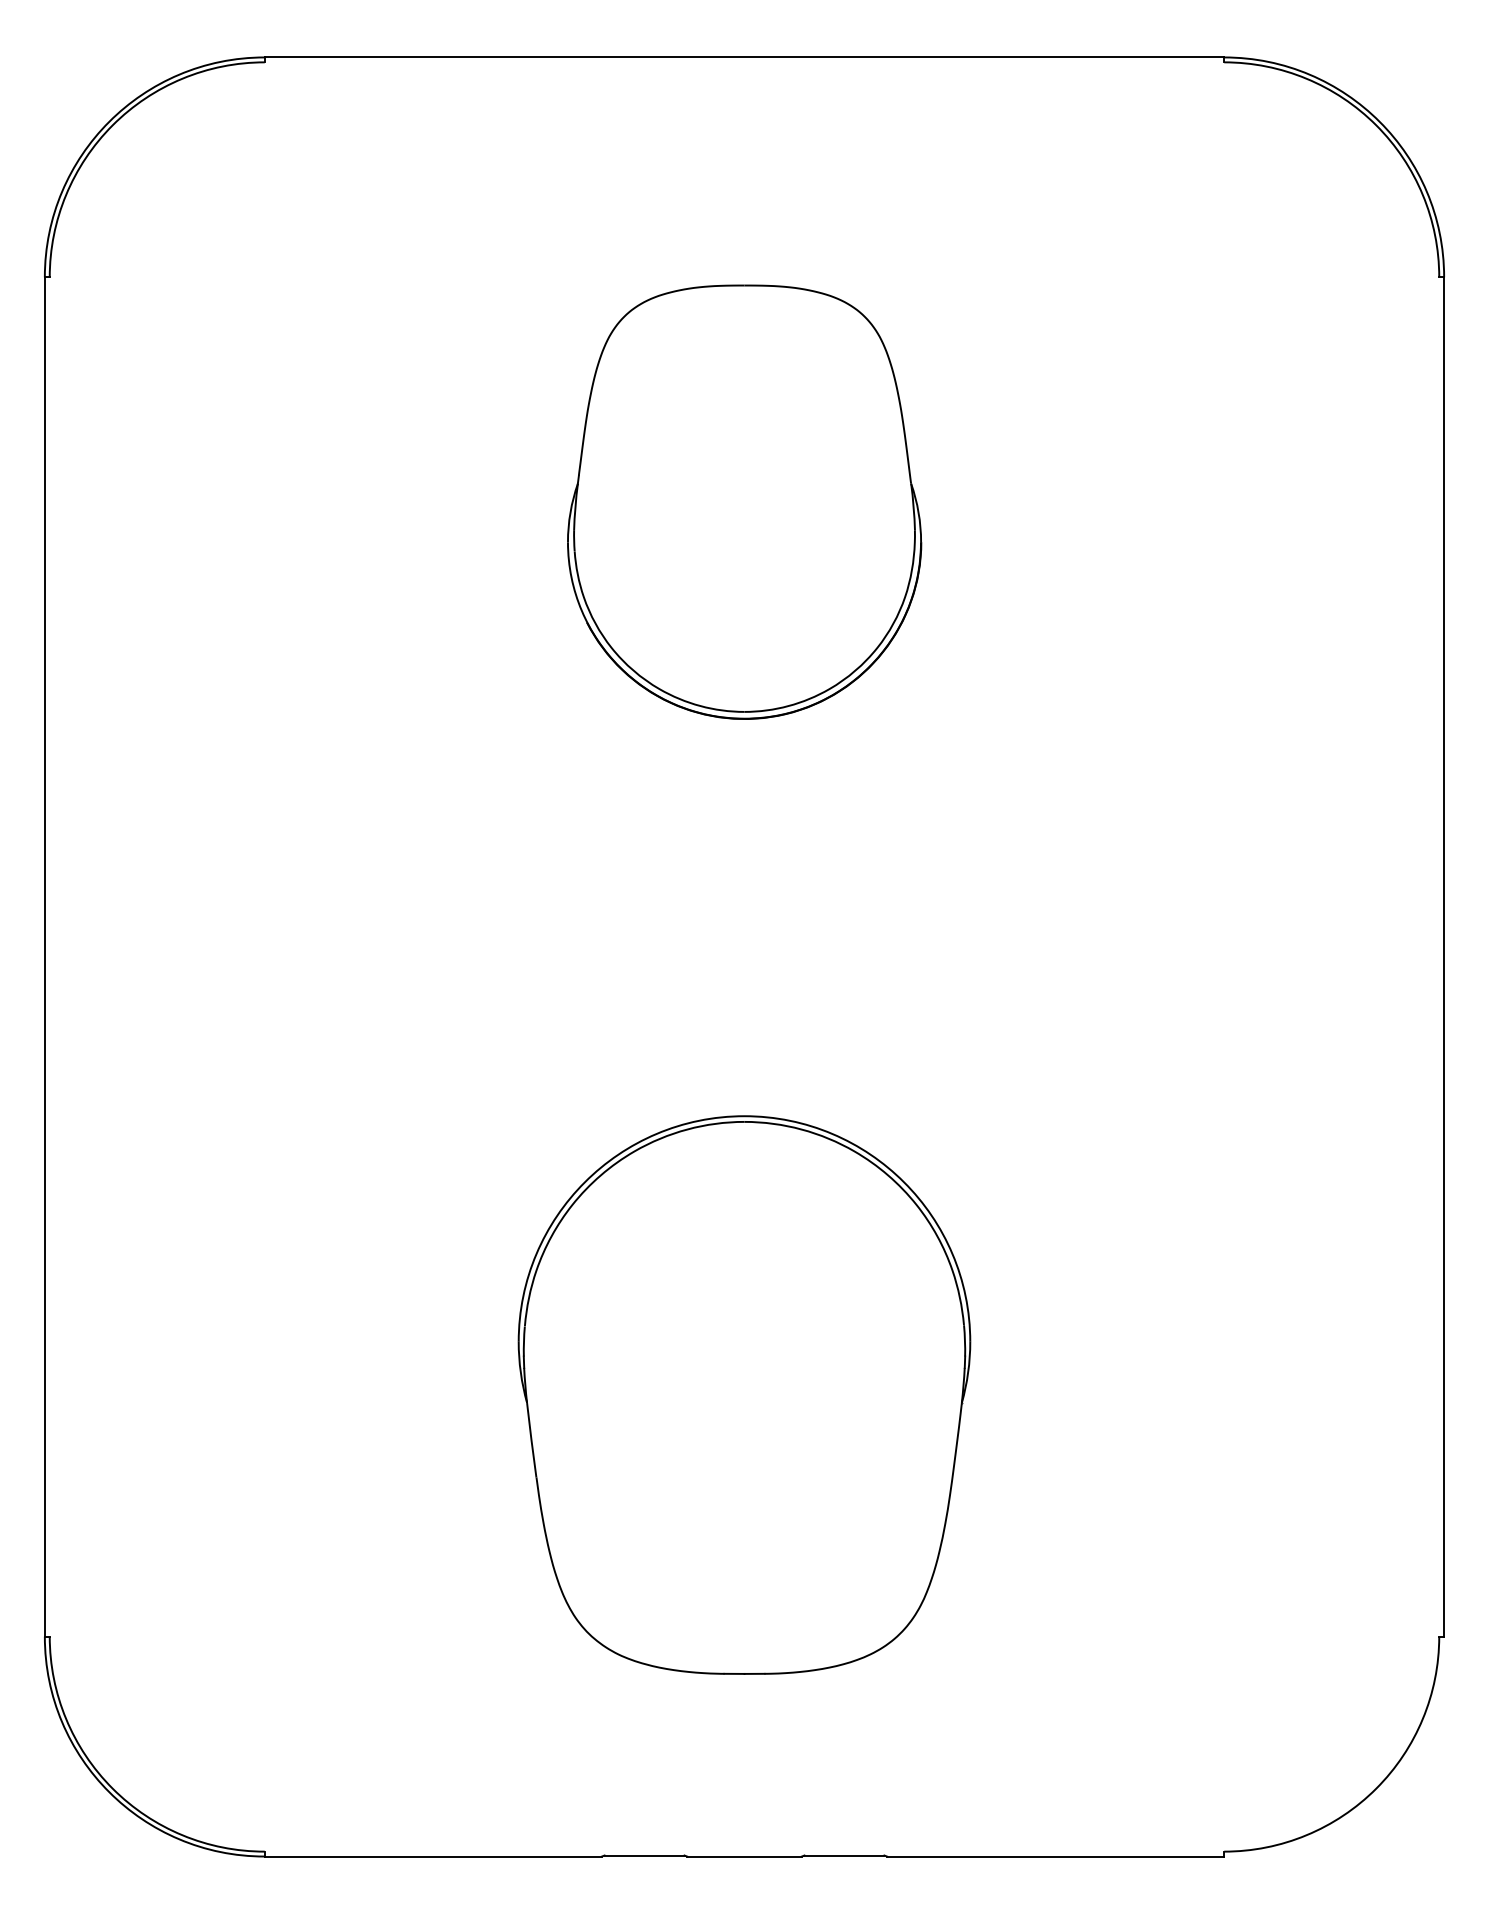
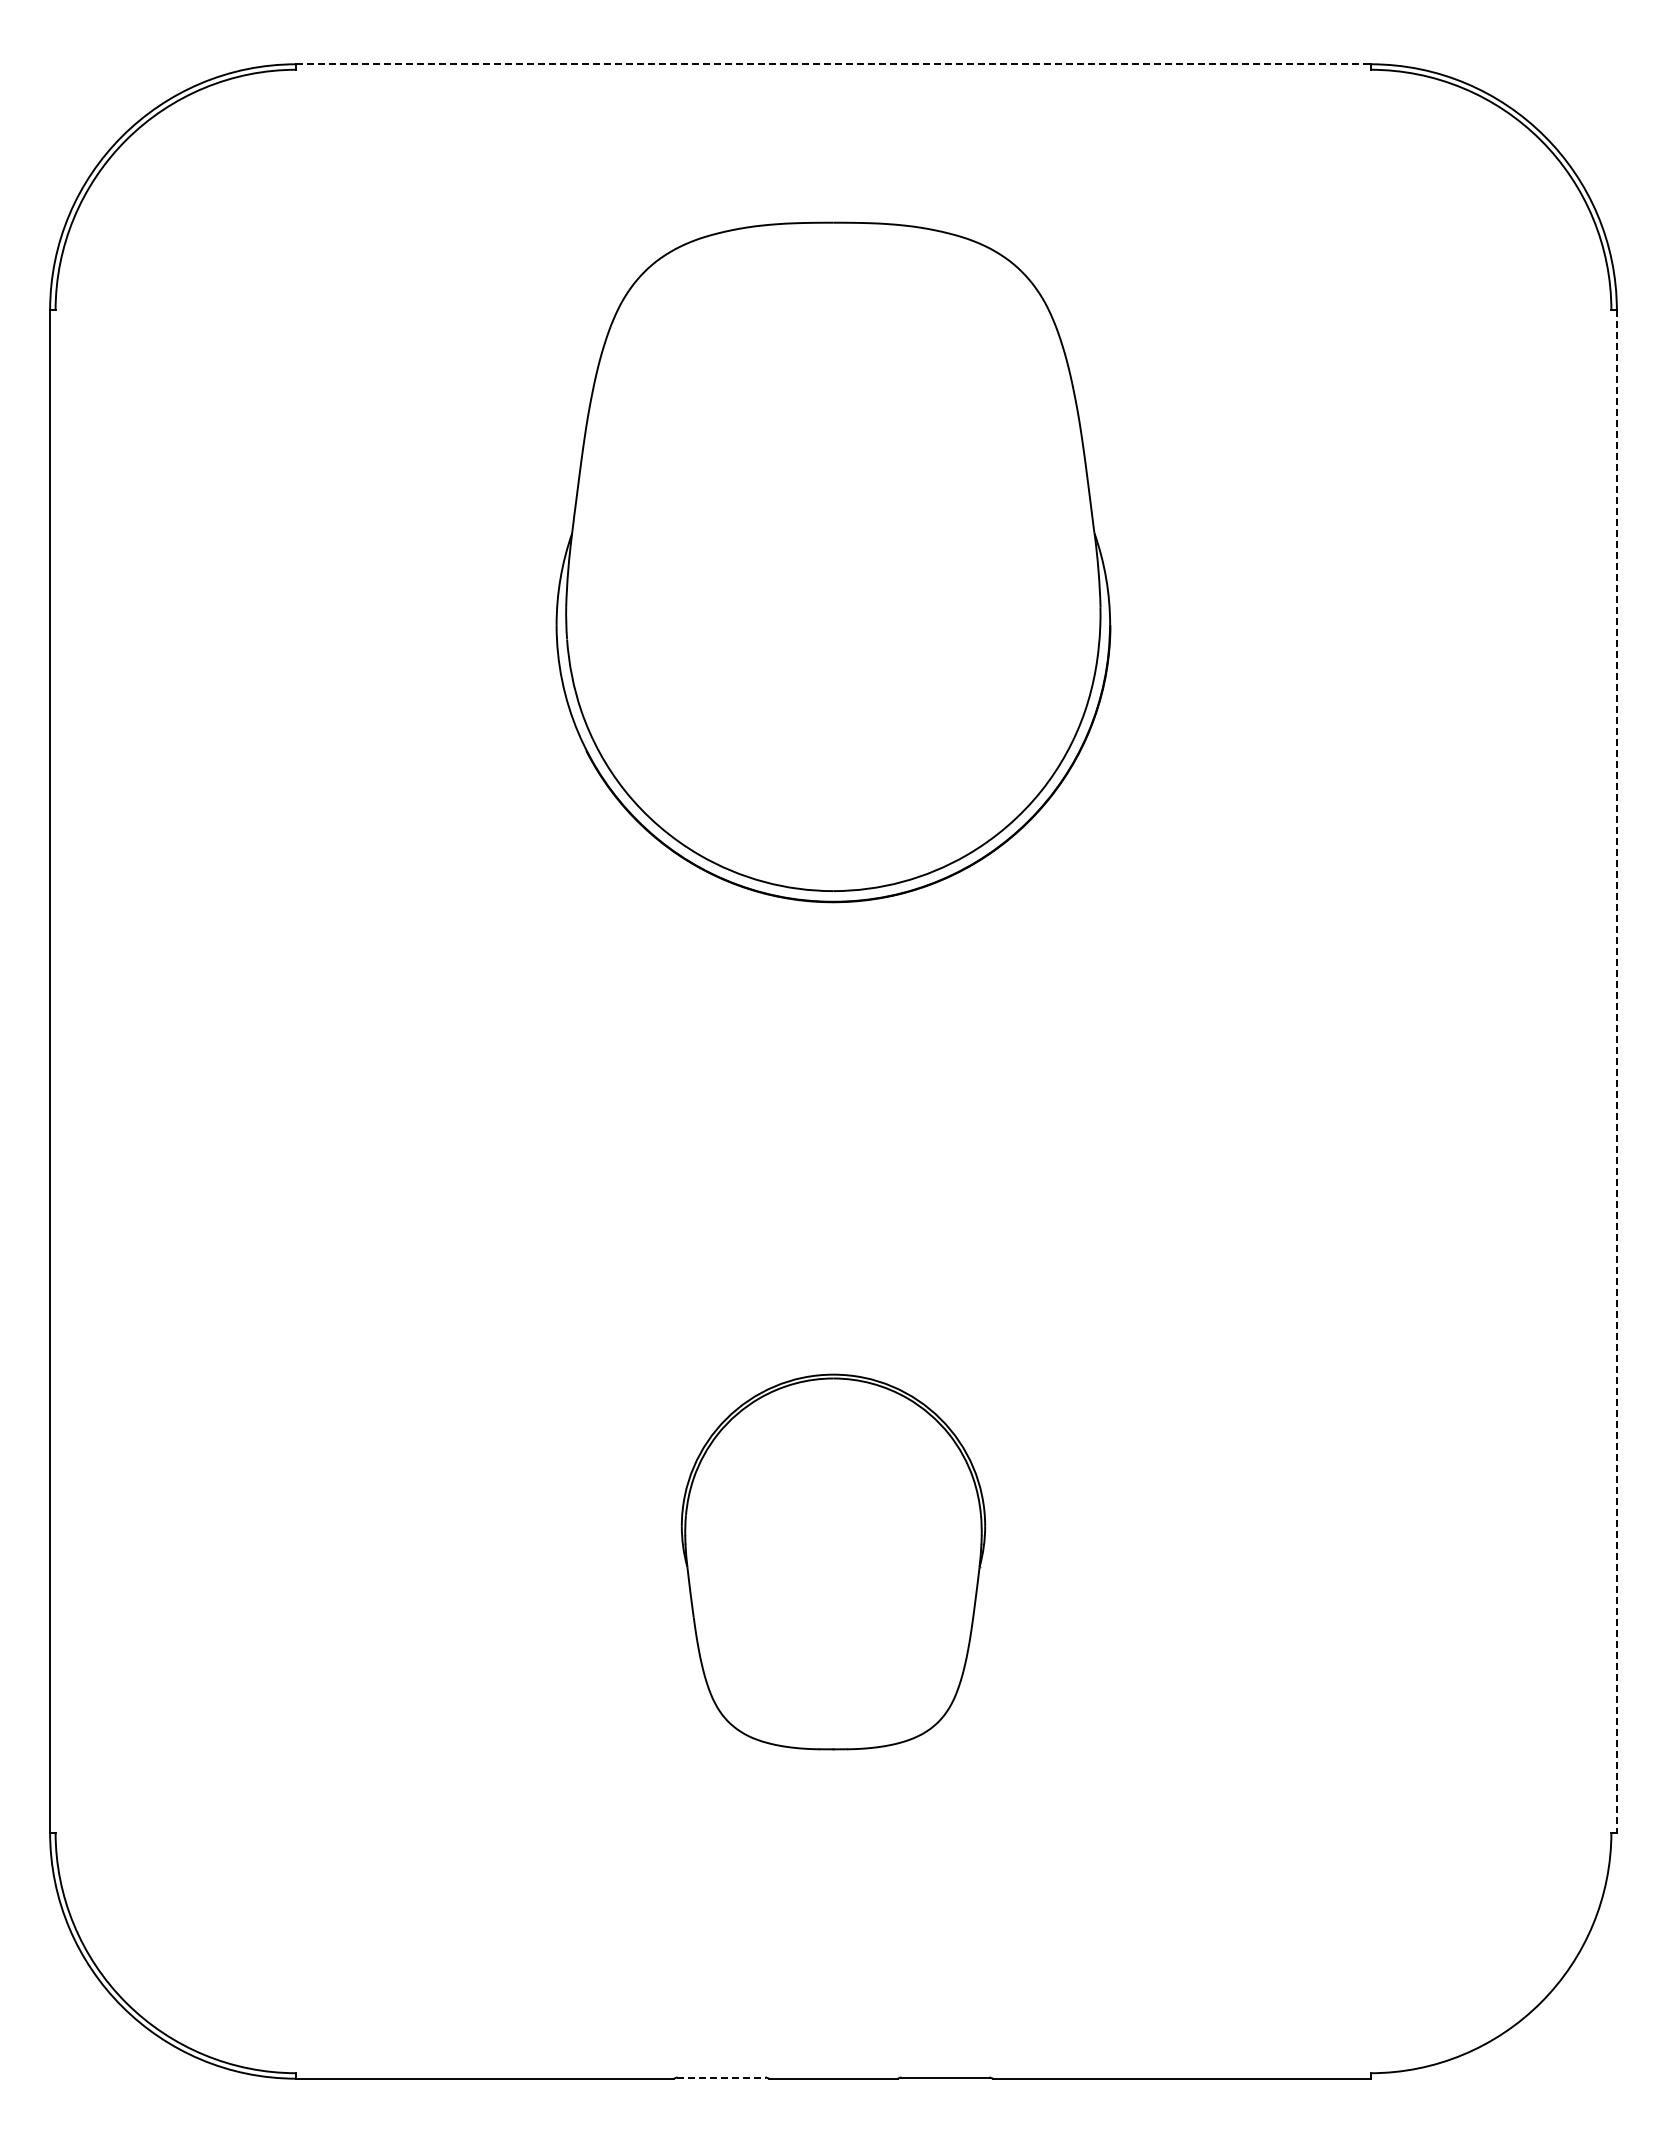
line: (744, 57) -> (833, 64), solid -> dashed
part: (744, 501) -> (833, 561), size x1.4
line: (1443, 957) -> (1616, 1071), solid -> dashed
part: (744, 1394) -> (833, 1561), size x0.6
line: (644, 1855) -> (721, 2077), solid -> dashed

